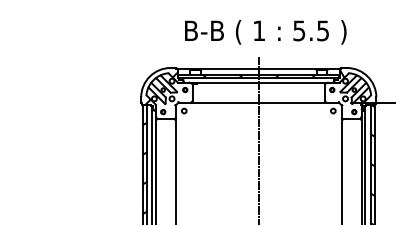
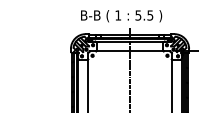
text: (265, 32) -> (121, 16), moved

